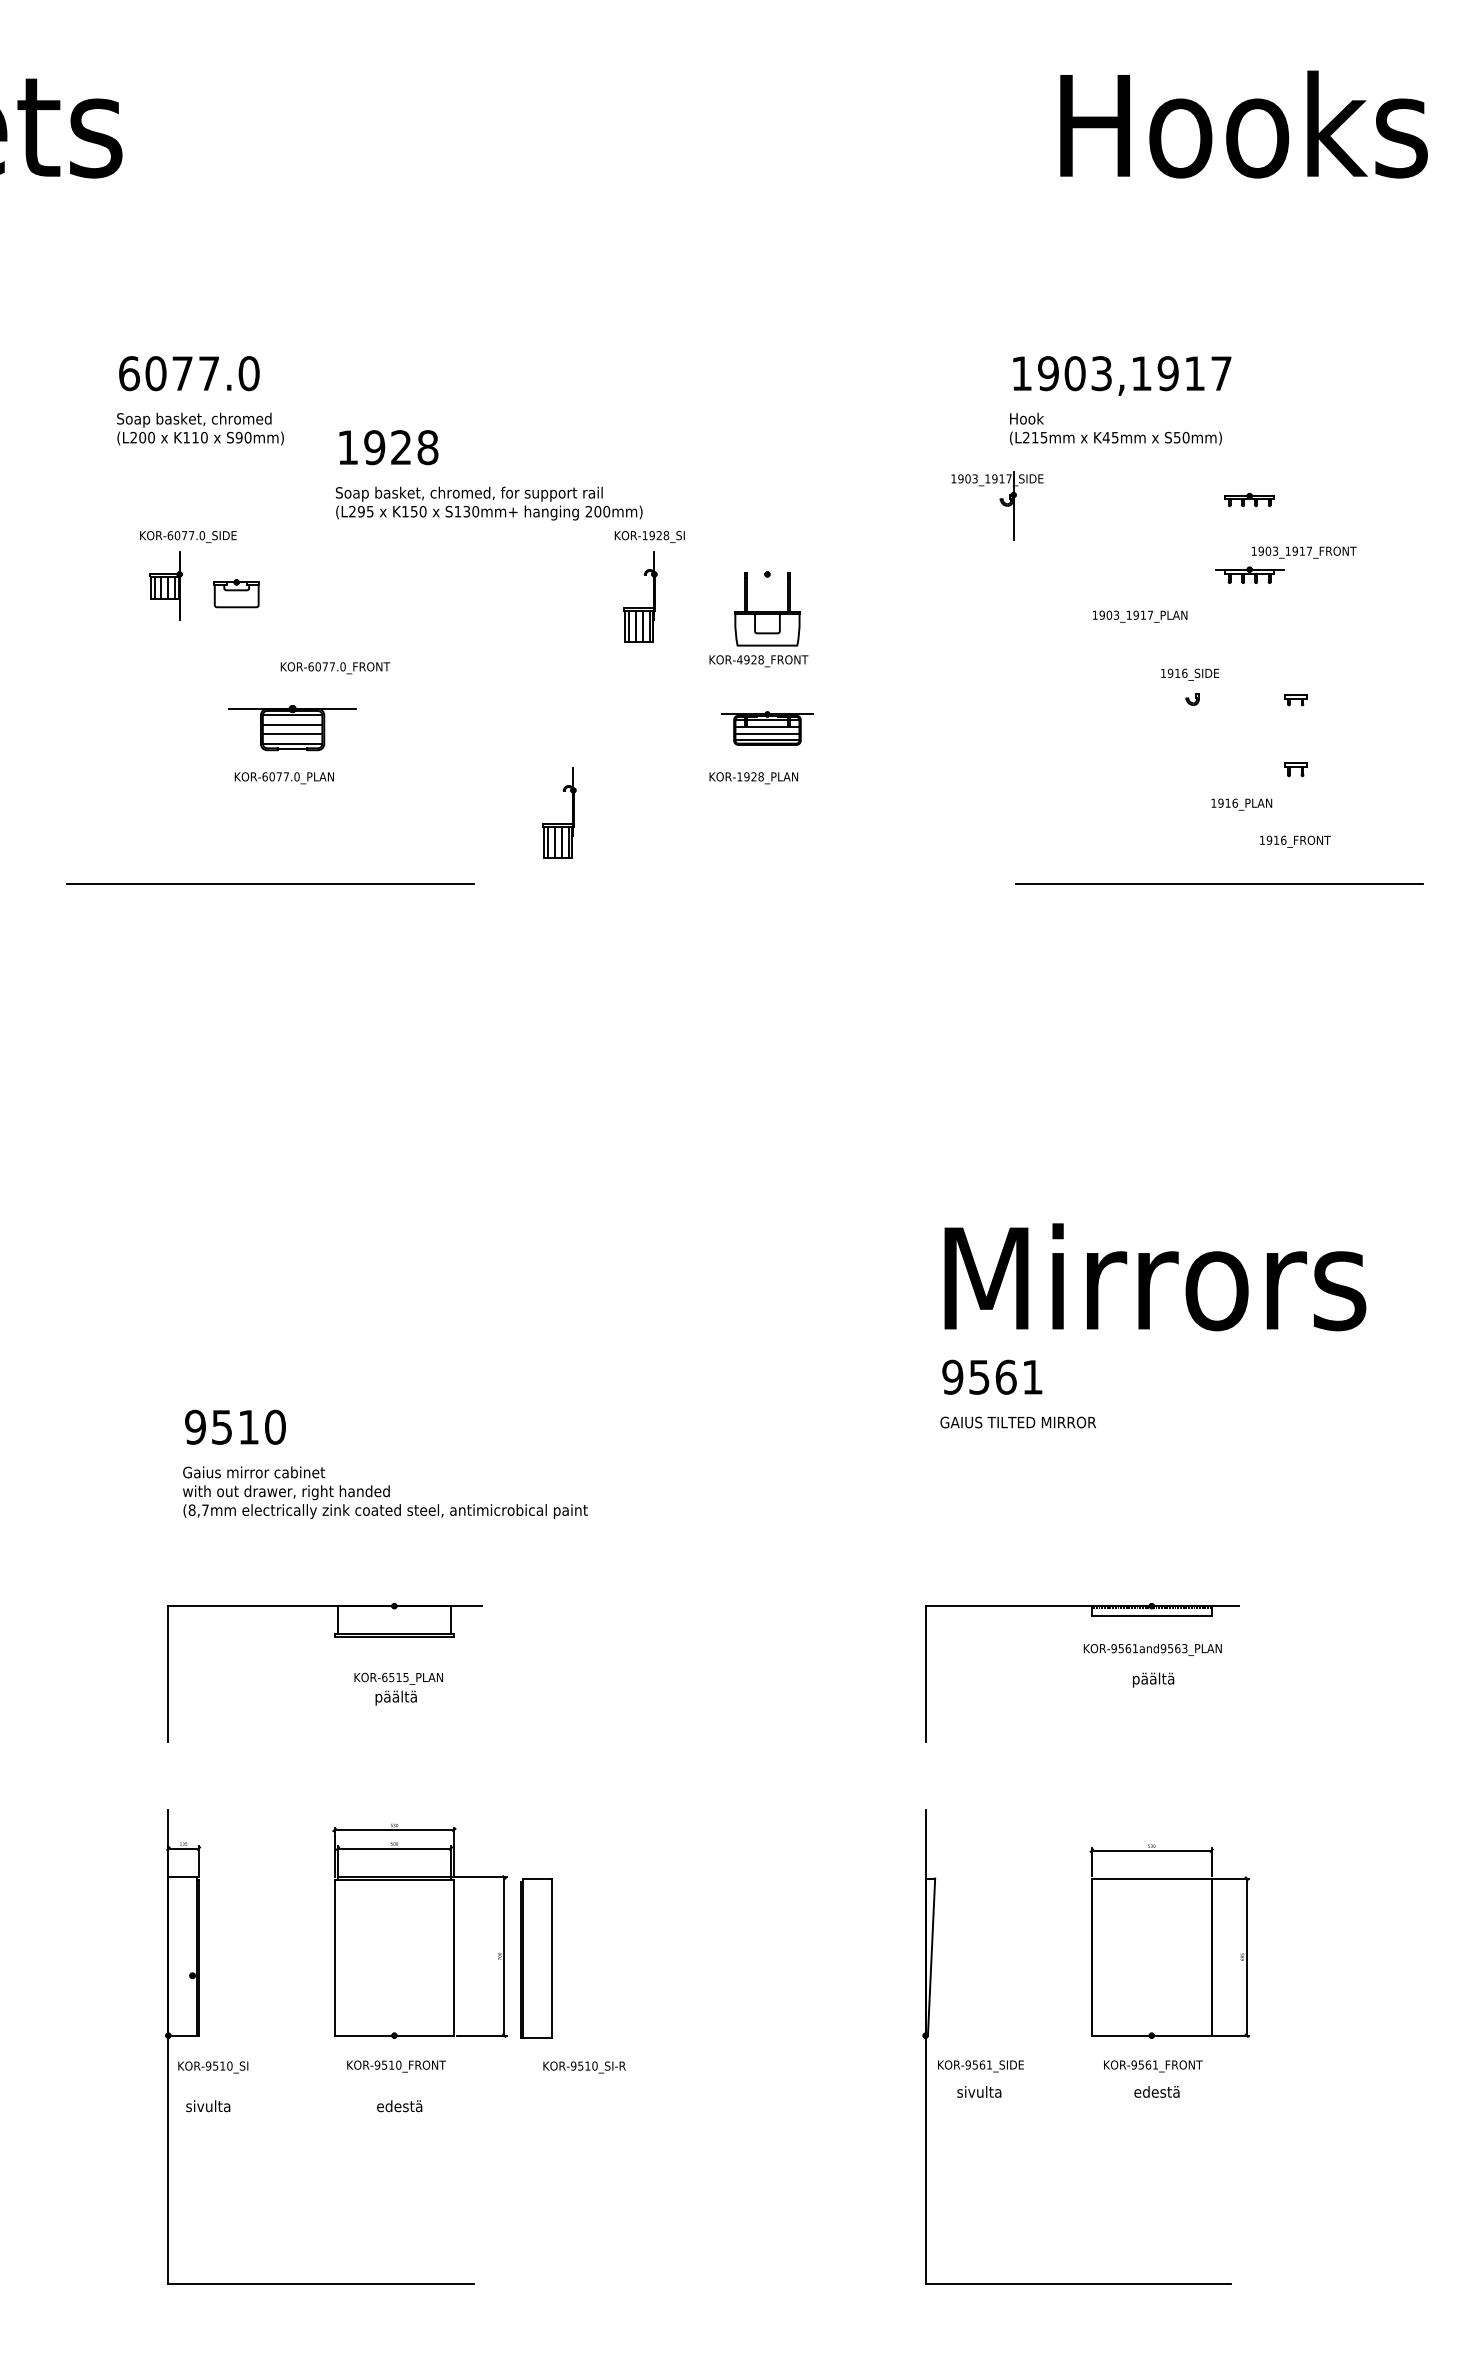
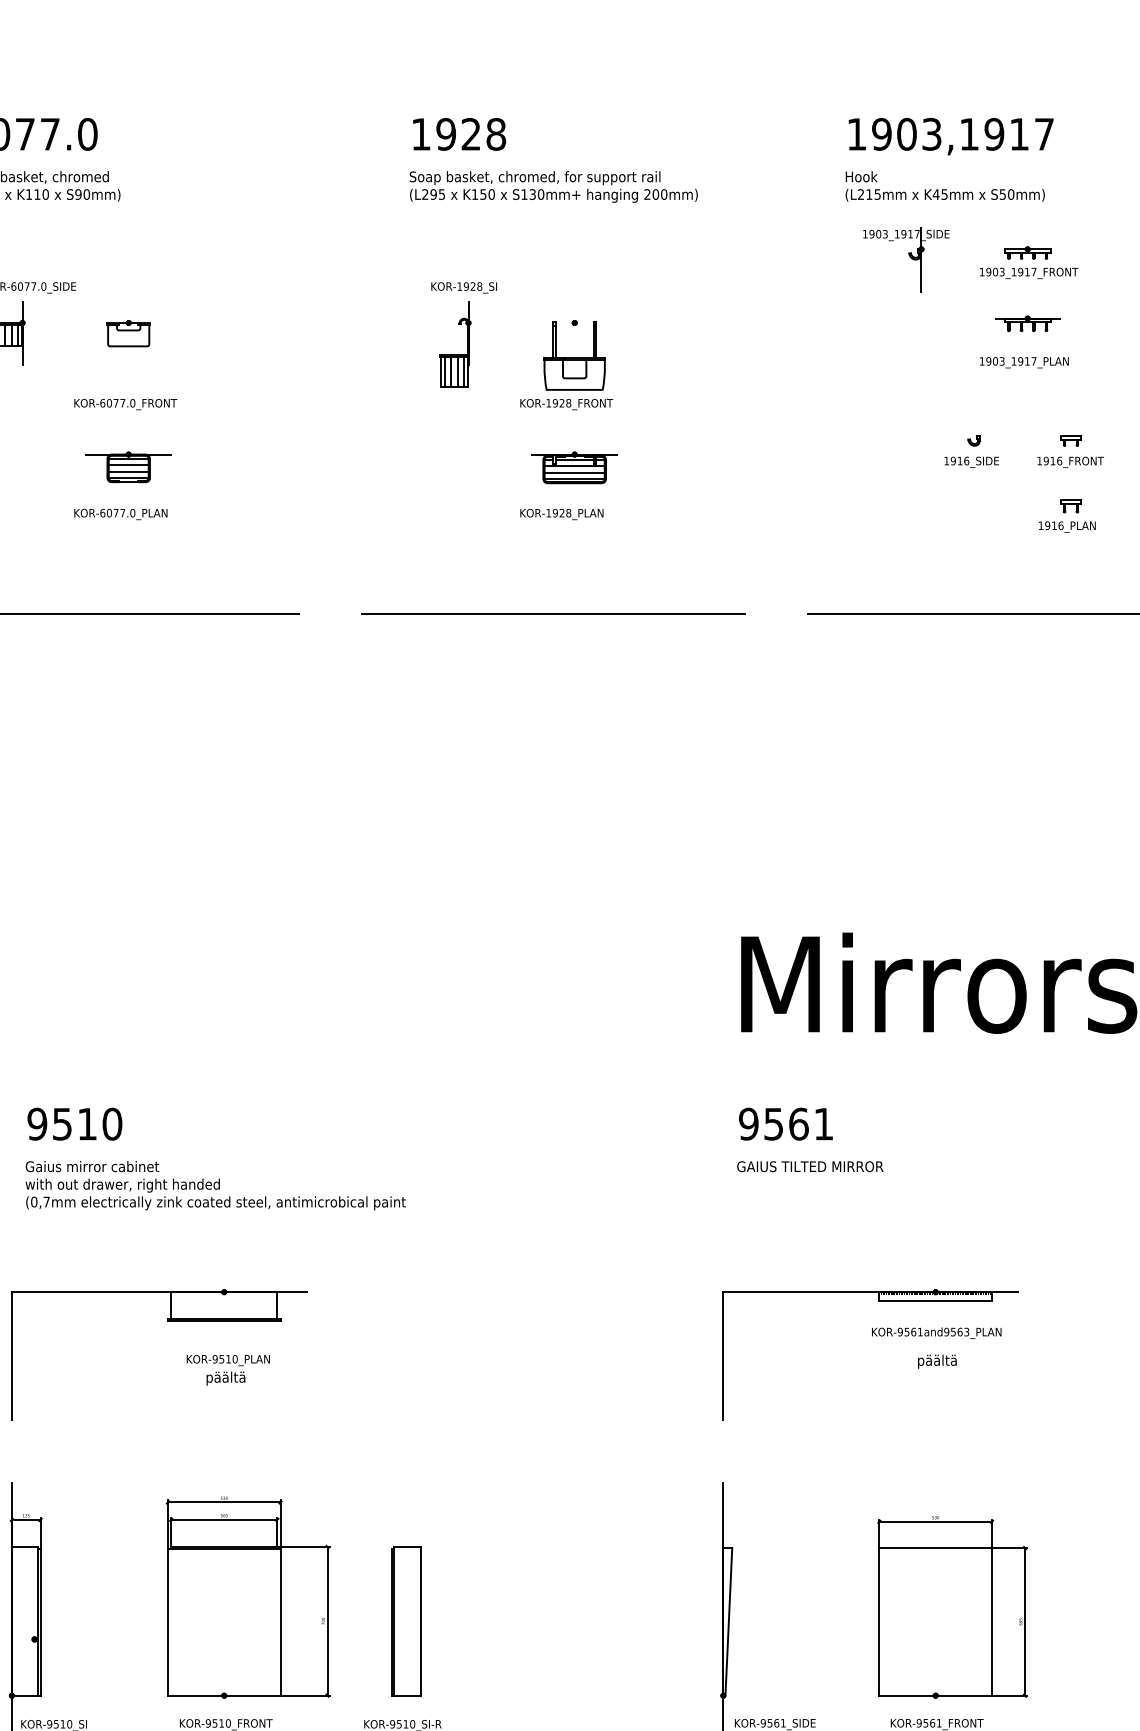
text: (1120, 400) -> (949, 159), moved
text: (488, 475) -> (553, 160), moved
part: (997, 505) -> (906, 259), moved
text: (1304, 552) -> (1029, 273), moved
part: (236, 593) -> (128, 333), moved
text: (1140, 616) -> (1024, 362), moved
text: (739, 659) -> (548, 402), KOR-4928_FRONT -> KOR-1928_FRONT
text: (335, 668) -> (125, 404), moved
text: (1190, 674) -> (972, 462), moved
part: (292, 727) -> (128, 466), size x0.71
text: (1241, 804) -> (1066, 526), moved
part: (559, 823) -> (379, 556), removed
text: (1295, 841) -> (1070, 462), moved
line: (744, 883) -> (553, 613), added
text: (1017, 1393) -> (809, 1139), moved
text: (191, 1509) -> (33, 1201), (8,7mm -> (0,7mm
text: (395, 1677) -> (225, 1359), KOR-6515_PLAN -> KOR-9510_PLAN
part: (536, 1958) -> (406, 1621), moved

